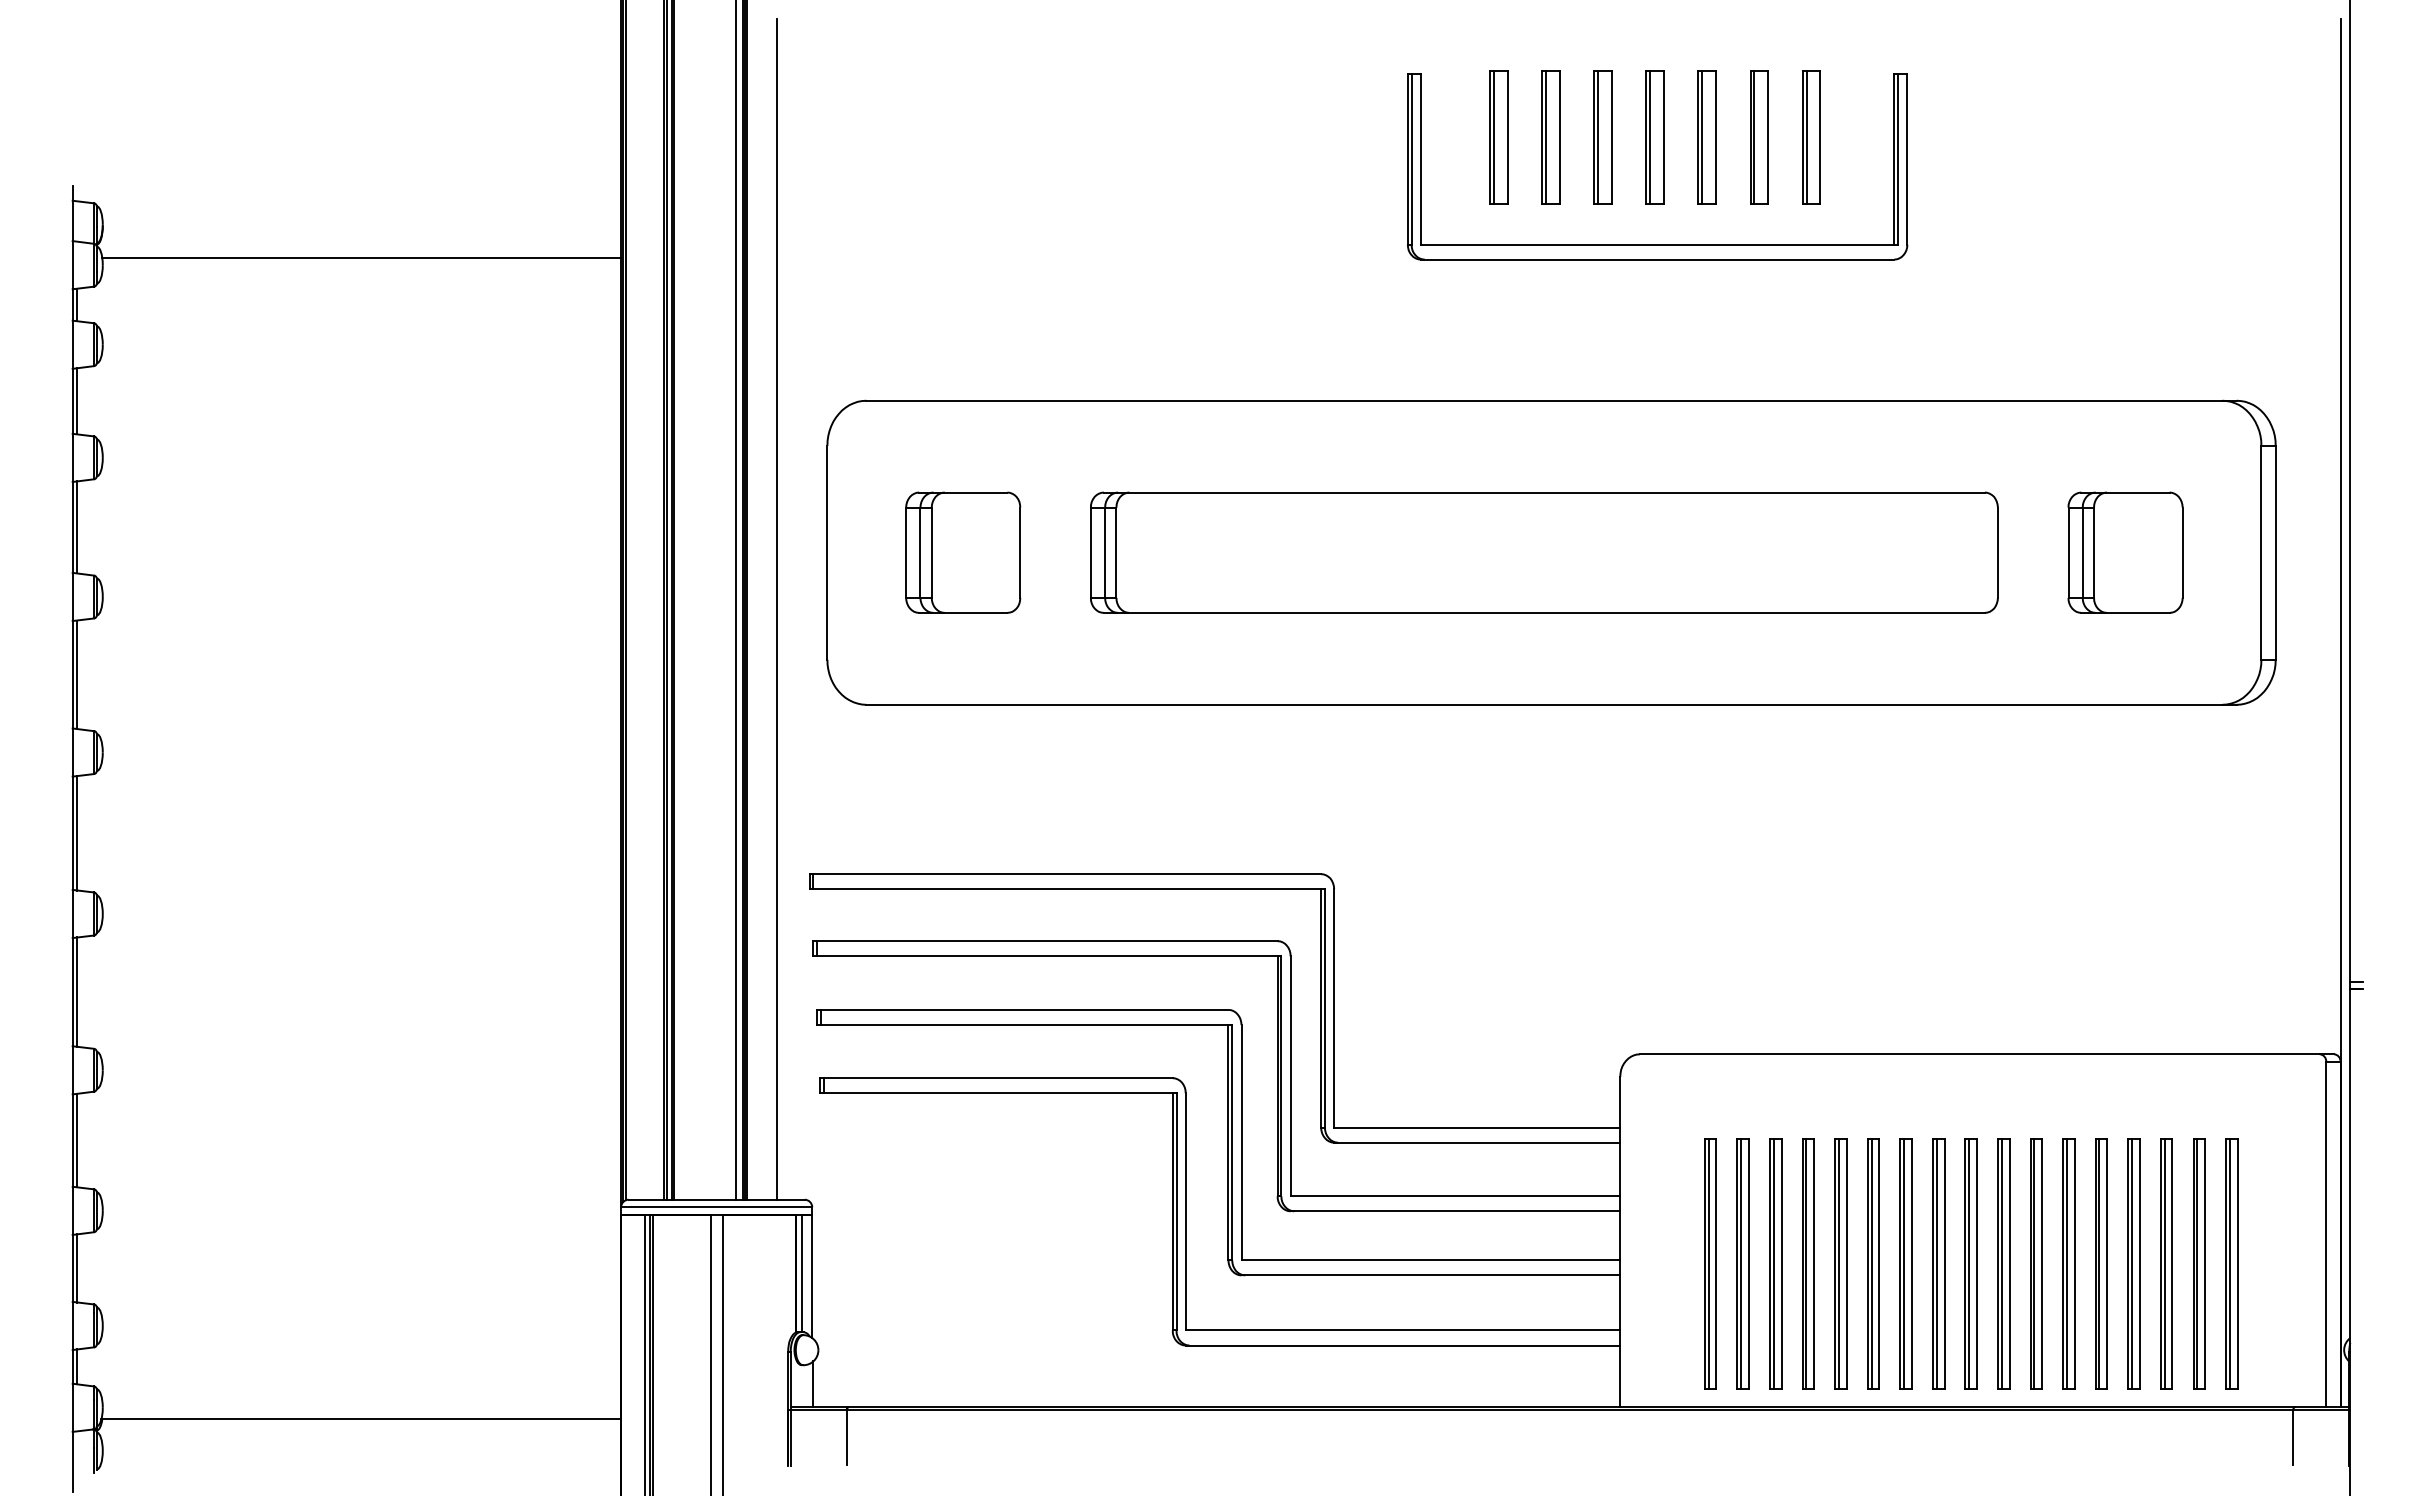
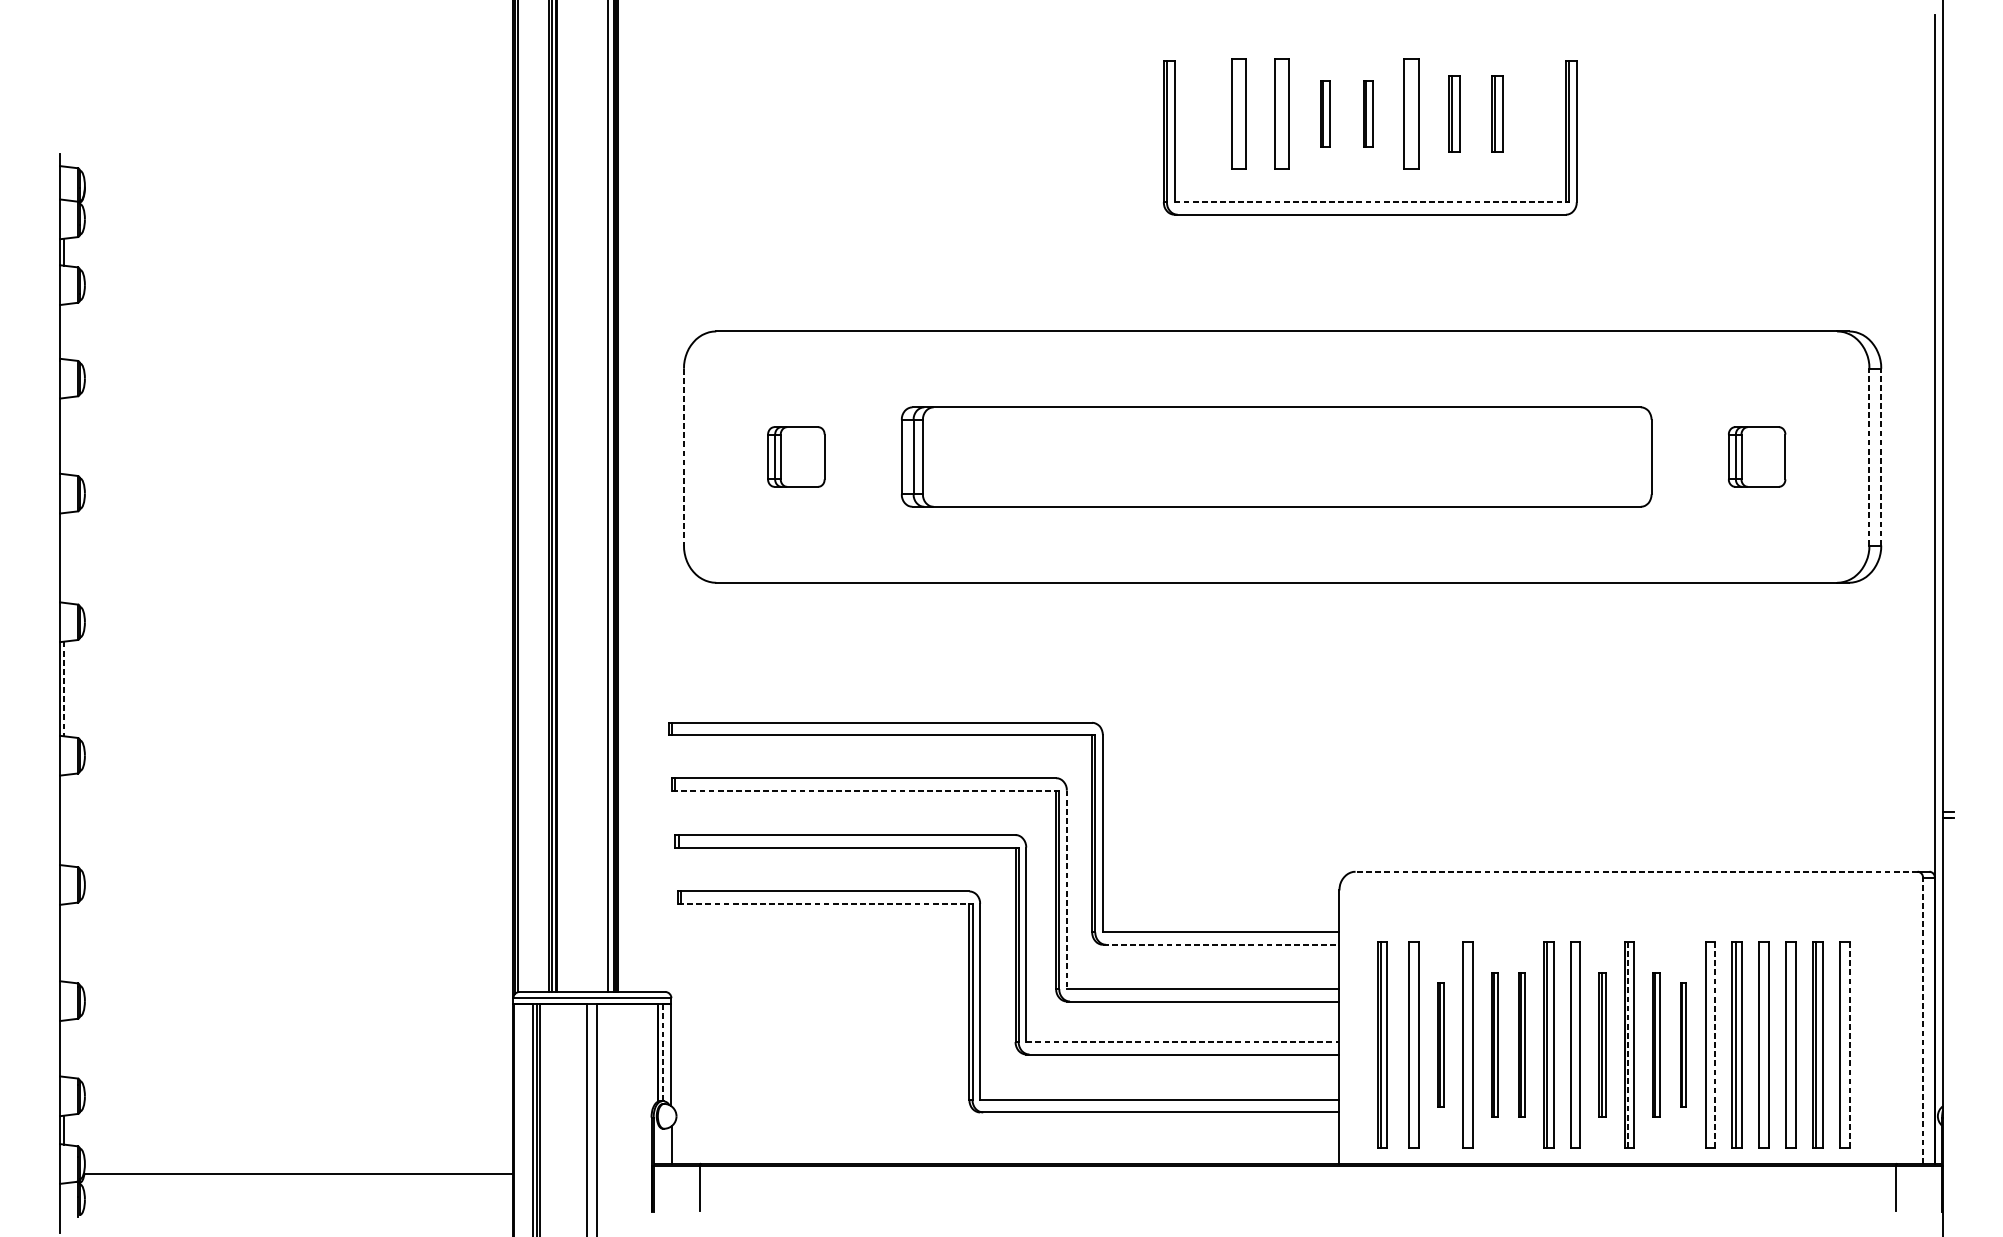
line: (1493, 137) -> (1234, 113), removed
line: (1545, 137) -> (1277, 113), removed
part: (1602, 137) -> (1324, 113), size x0.6
part: (1654, 137) -> (1367, 113), size x0.6
line: (1702, 137) -> (1407, 113), removed
part: (1759, 137) -> (1454, 113), size x0.7
part: (1811, 137) -> (1497, 113), size x0.7
line: (1657, 244) -> (1370, 202), solid -> dashed
line: (361, 257) -> (298, 213), removed
line: (77, 401) -> (64, 332), removed
line: (77, 527) -> (64, 436), removed
line: (827, 552) -> (684, 456), solid -> dashed
part: (963, 552) -> (796, 456), size x0.6
part: (2125, 552) -> (1757, 456), size x0.6
line: (2261, 552) -> (1869, 456), solid -> dashed
line: (2275, 552) -> (1881, 456), solid -> dashed
line: (776, 608) -> (641, 503), removed
line: (77, 674) -> (64, 557), removed
line: (77, 833) -> (64, 689), solid -> dashed
line: (1045, 956) -> (864, 790), solid -> dashed
line: (77, 991) -> (64, 819), removed
line: (1979, 1054) -> (1636, 871), solid -> dashed
line: (1290, 1076) -> (1066, 890), solid -> dashed
line: (997, 1093) -> (824, 904), solid -> dashed
line: (77, 1140) -> (64, 942), removed
line: (1477, 1142) -> (1221, 944), solid -> dashed
line: (2326, 1234) -> (1923, 1020), solid -> dashed
line: (1431, 1260) -> (1183, 1042), solid -> dashed
part: (1672, 1263) -> (1382, 1044), added
line: (1708, 1263) -> (1412, 1044), removed
part: (1742, 1263) -> (1440, 1044), size x0.6
line: (1773, 1263) -> (1466, 1044), removed
part: (1808, 1263) -> (1495, 1044), size x0.7
part: (1840, 1263) -> (1521, 1044), size x0.7
line: (1904, 1263) -> (1574, 1044), removed
part: (1938, 1263) -> (1602, 1044), size x0.7
line: (1969, 1263) -> (1628, 1044), solid -> dashed
part: (2003, 1263) -> (1656, 1044), size x0.7
part: (2036, 1263) -> (1683, 1044), size x0.6
line: (2066, 1263) -> (1708, 1044), removed
line: (2074, 1263) -> (1714, 1044), solid -> dashed
line: (2132, 1263) -> (1762, 1044), removed
line: (2164, 1263) -> (1789, 1044), removed
line: (2229, 1263) -> (1843, 1044), removed
line: (2237, 1263) -> (1849, 1044), solid -> dashed
line: (77, 1268) -> (64, 1048), removed
line: (802, 1273) -> (663, 1052), solid -> dashed

